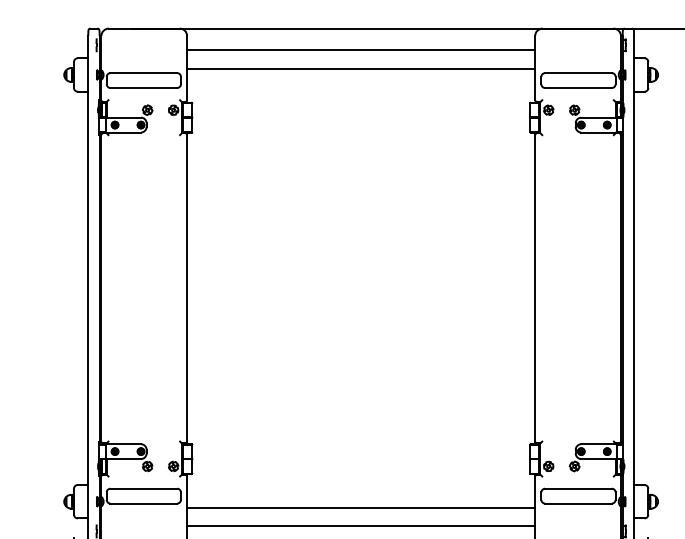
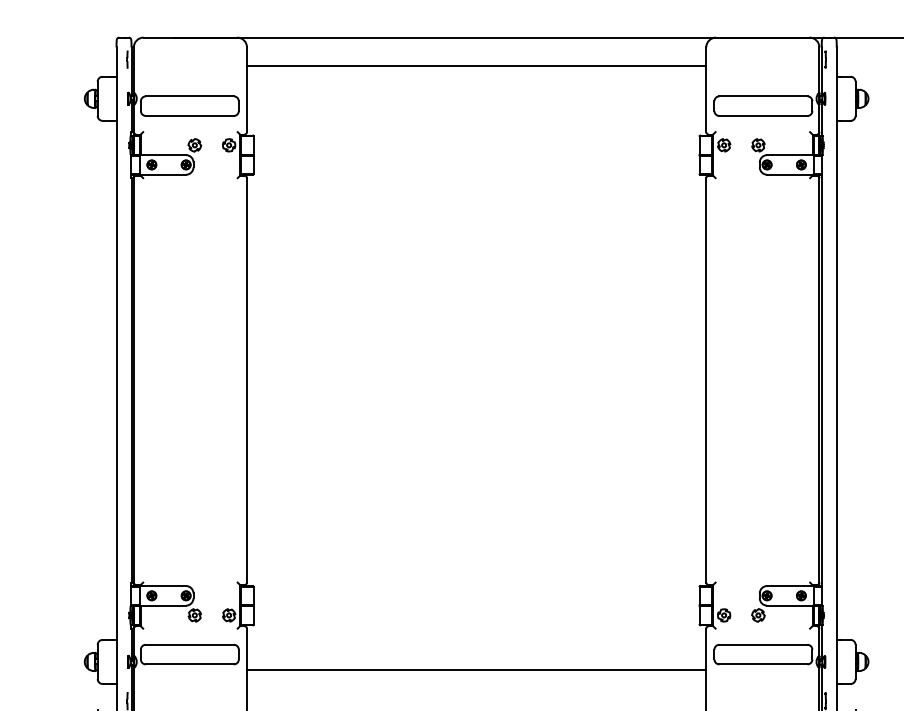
line: (361, 68) -> (476, 90), removed
line: (361, 526) -> (476, 694), removed

